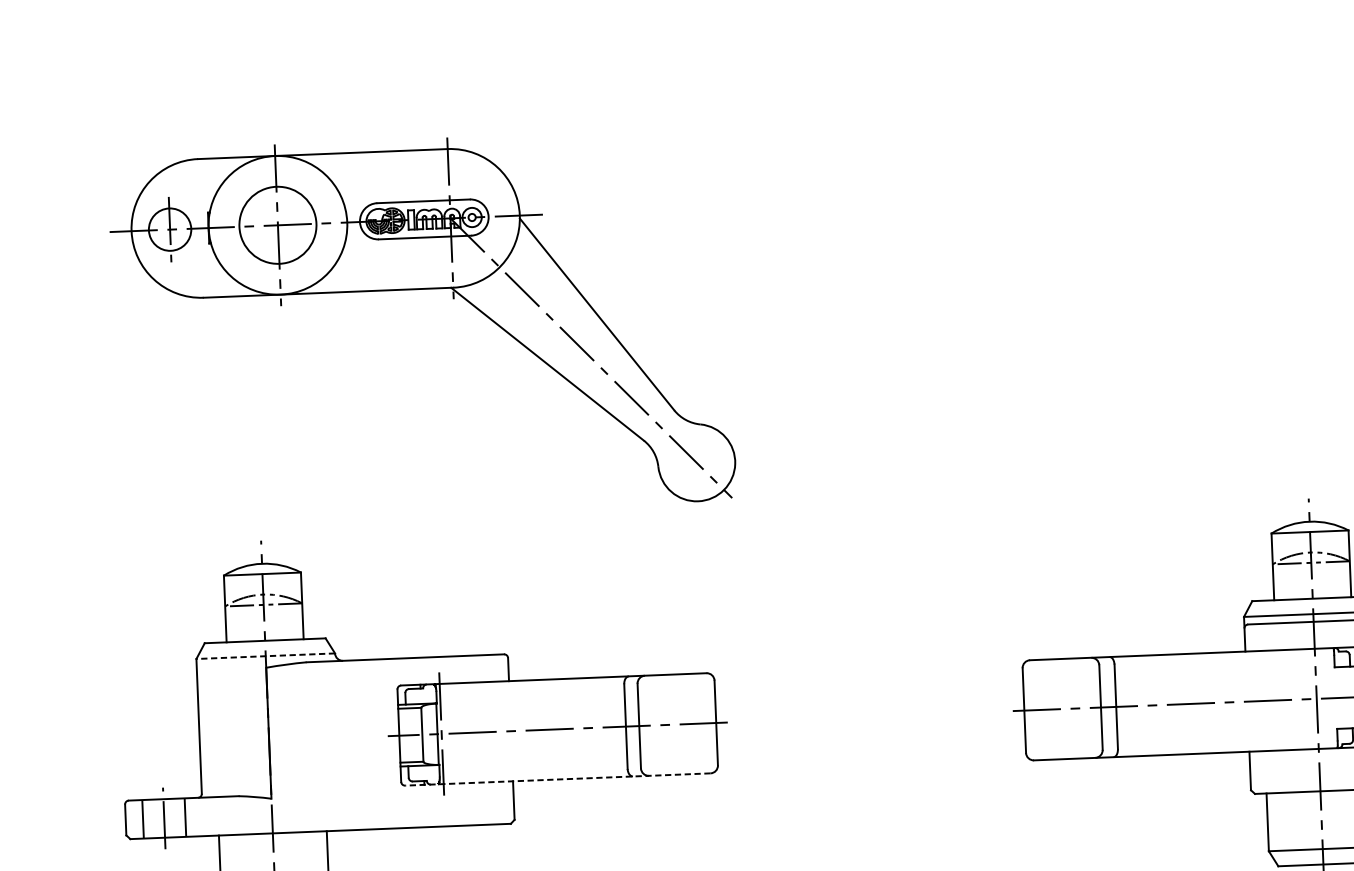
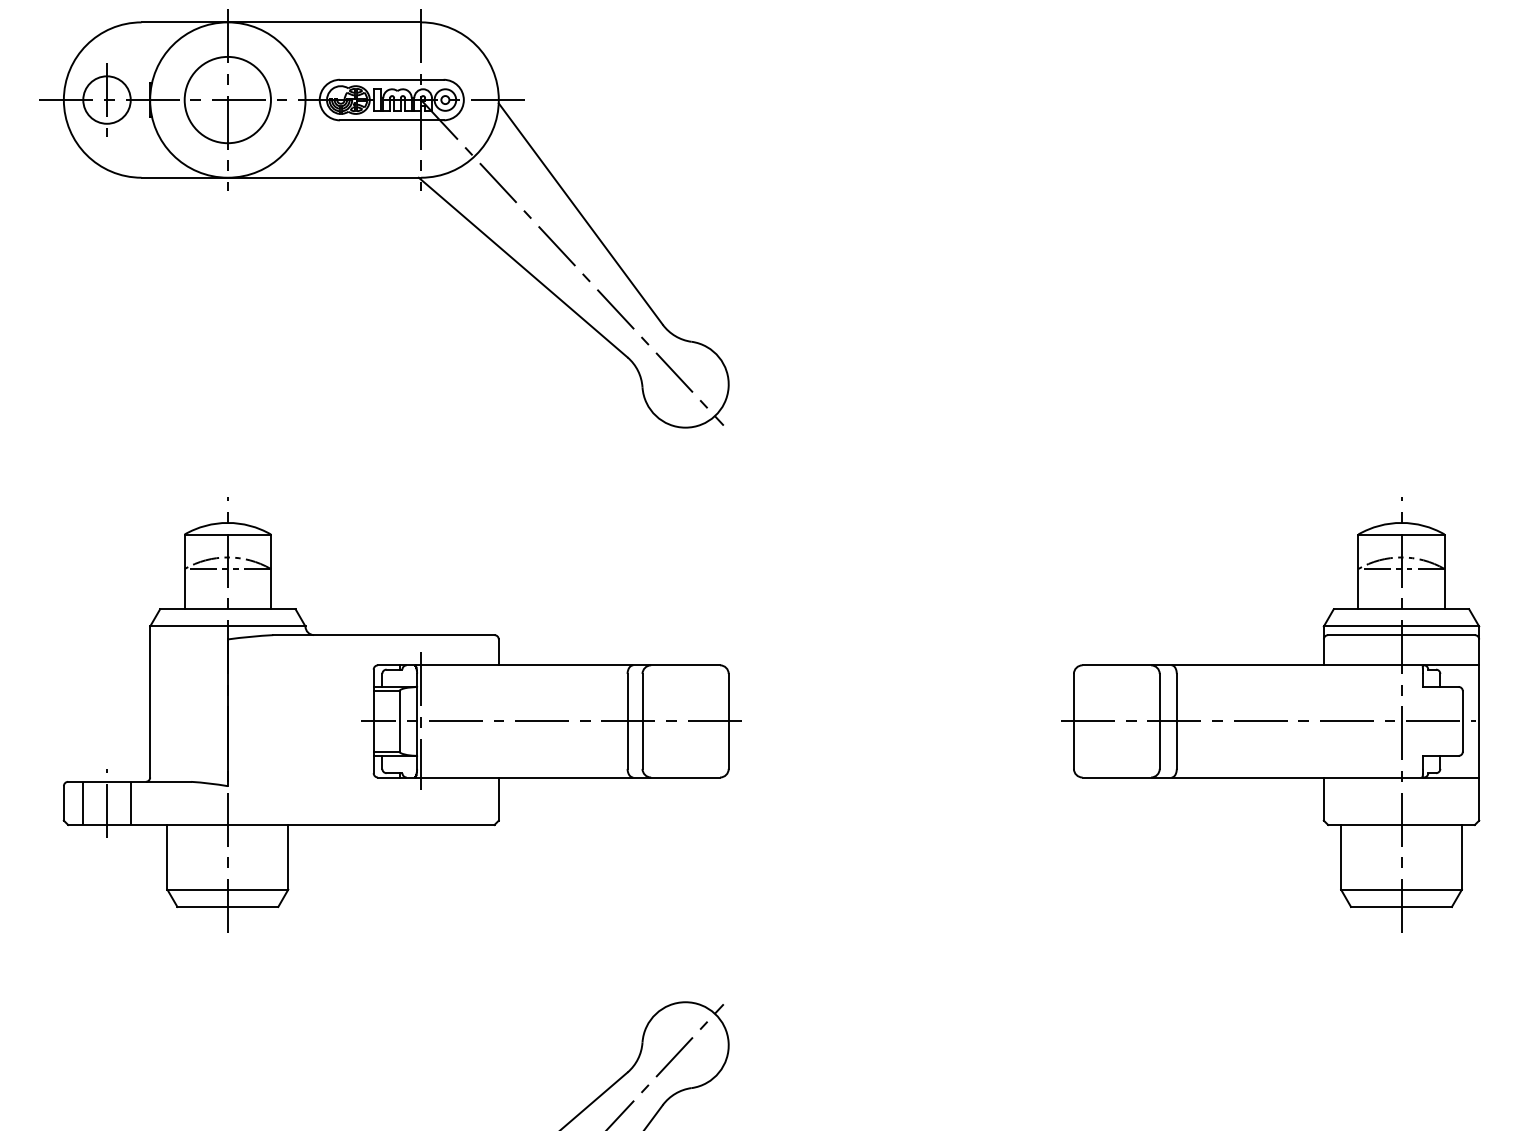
part: (420, 289) -> (384, 178), moved
line: (265, 656) -> (227, 626), dashed -> solid
line: (557, 779) -> (548, 777), dashed -> solid

